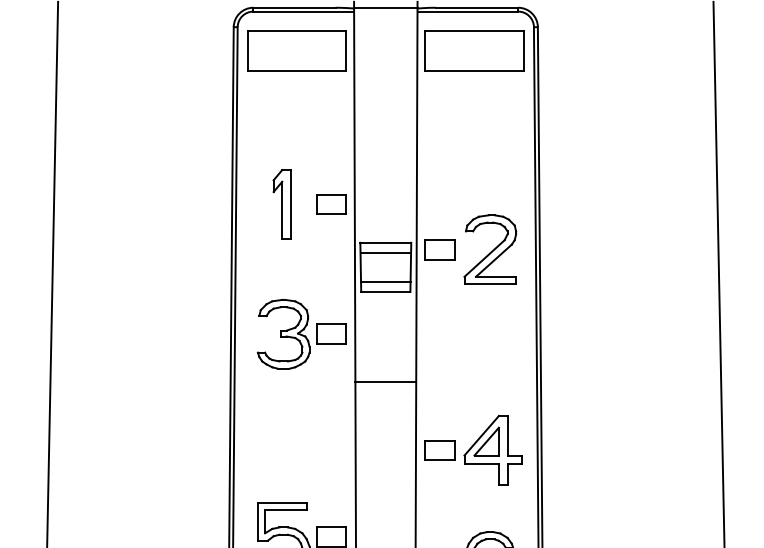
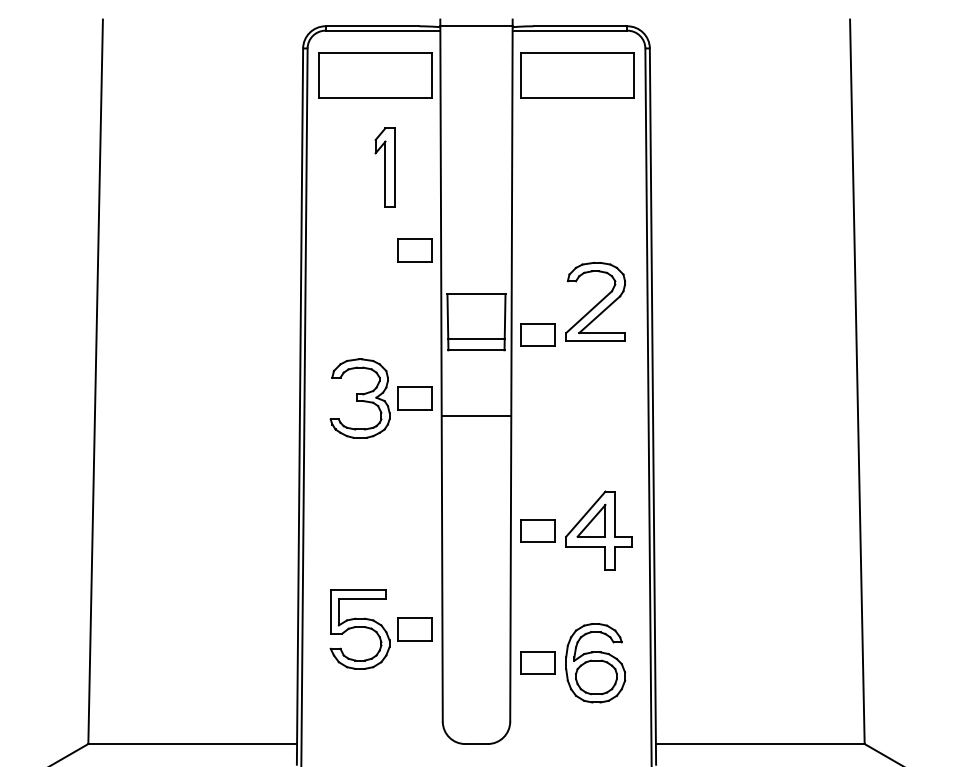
part: (281, 204) -> (384, 167), moved
part: (439, 249) -> (537, 334), moved
line: (385, 252) -> (476, 305), removed
line: (385, 381) -> (476, 416), moved

